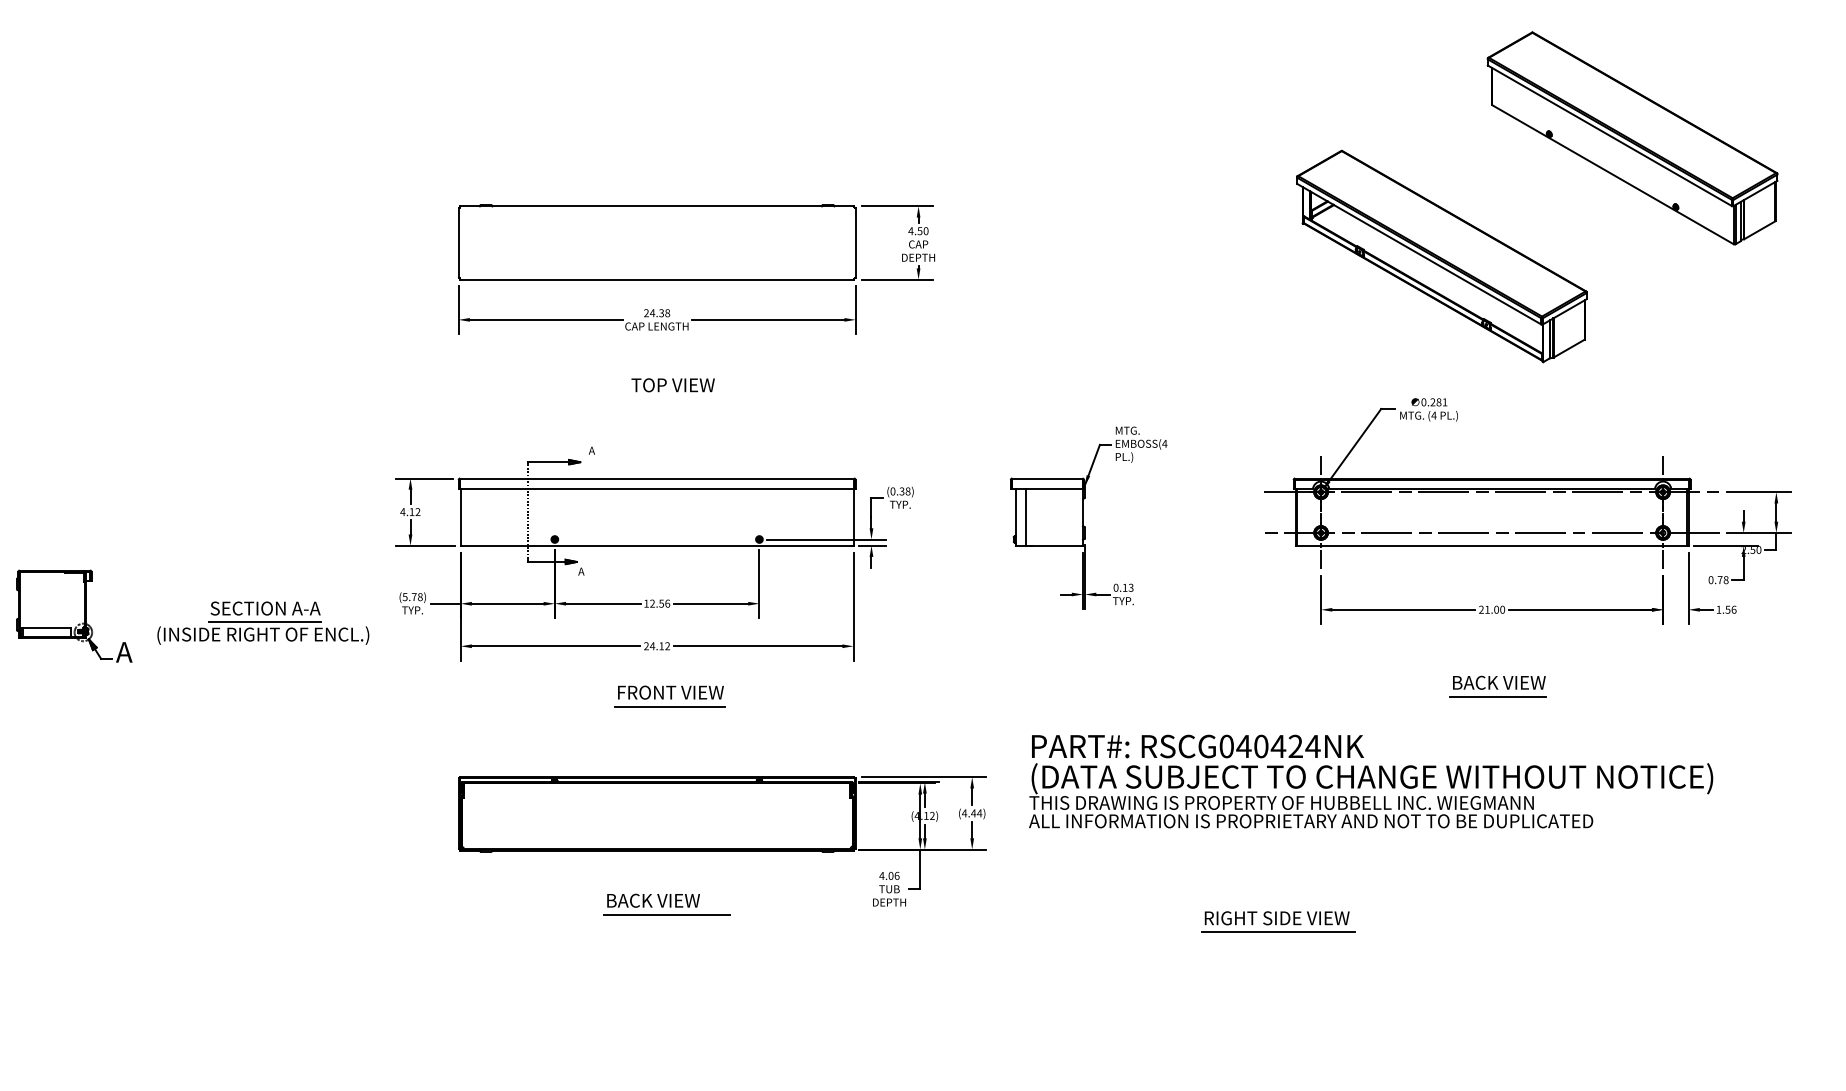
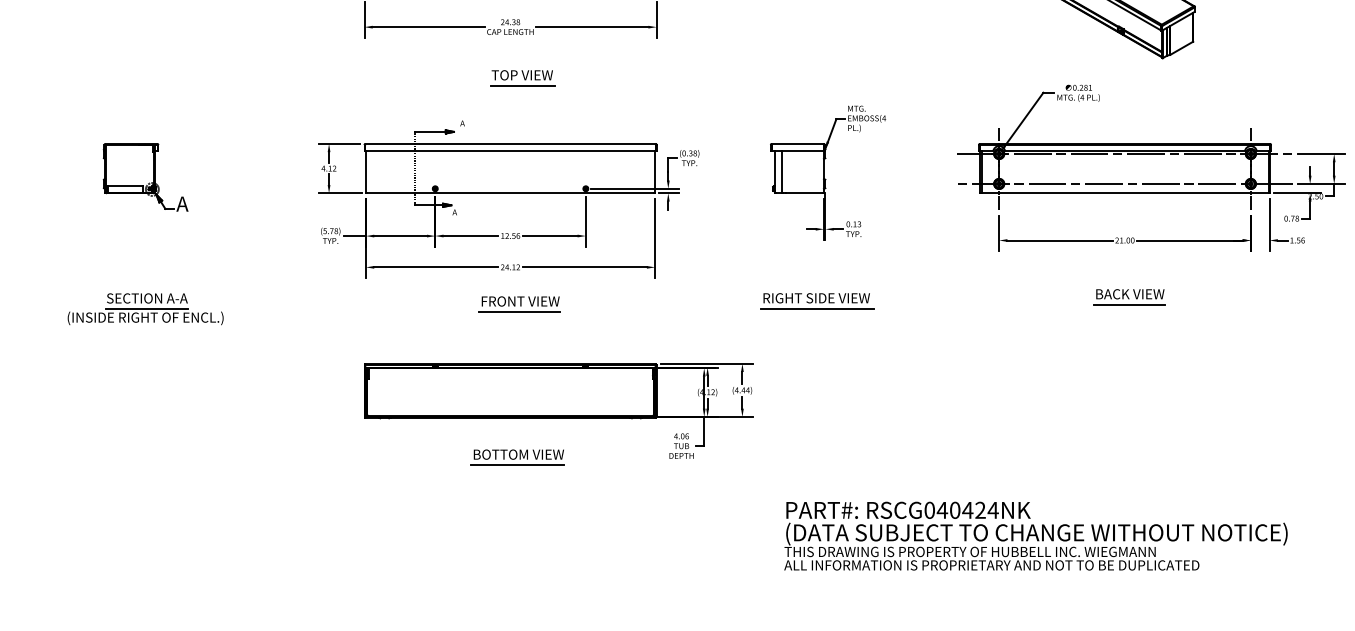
line: (673, 399) -> (522, 85), added
part: (74, 615) -> (145, 177), moved
part: (263, 622) -> (145, 308), moved
text: (1371, 781) -> (1036, 536), moved
text: (673, 900) -> (522, 454), BACK VIEW -> BOTTOM VIEW
part: (1278, 921) -> (817, 300), moved

